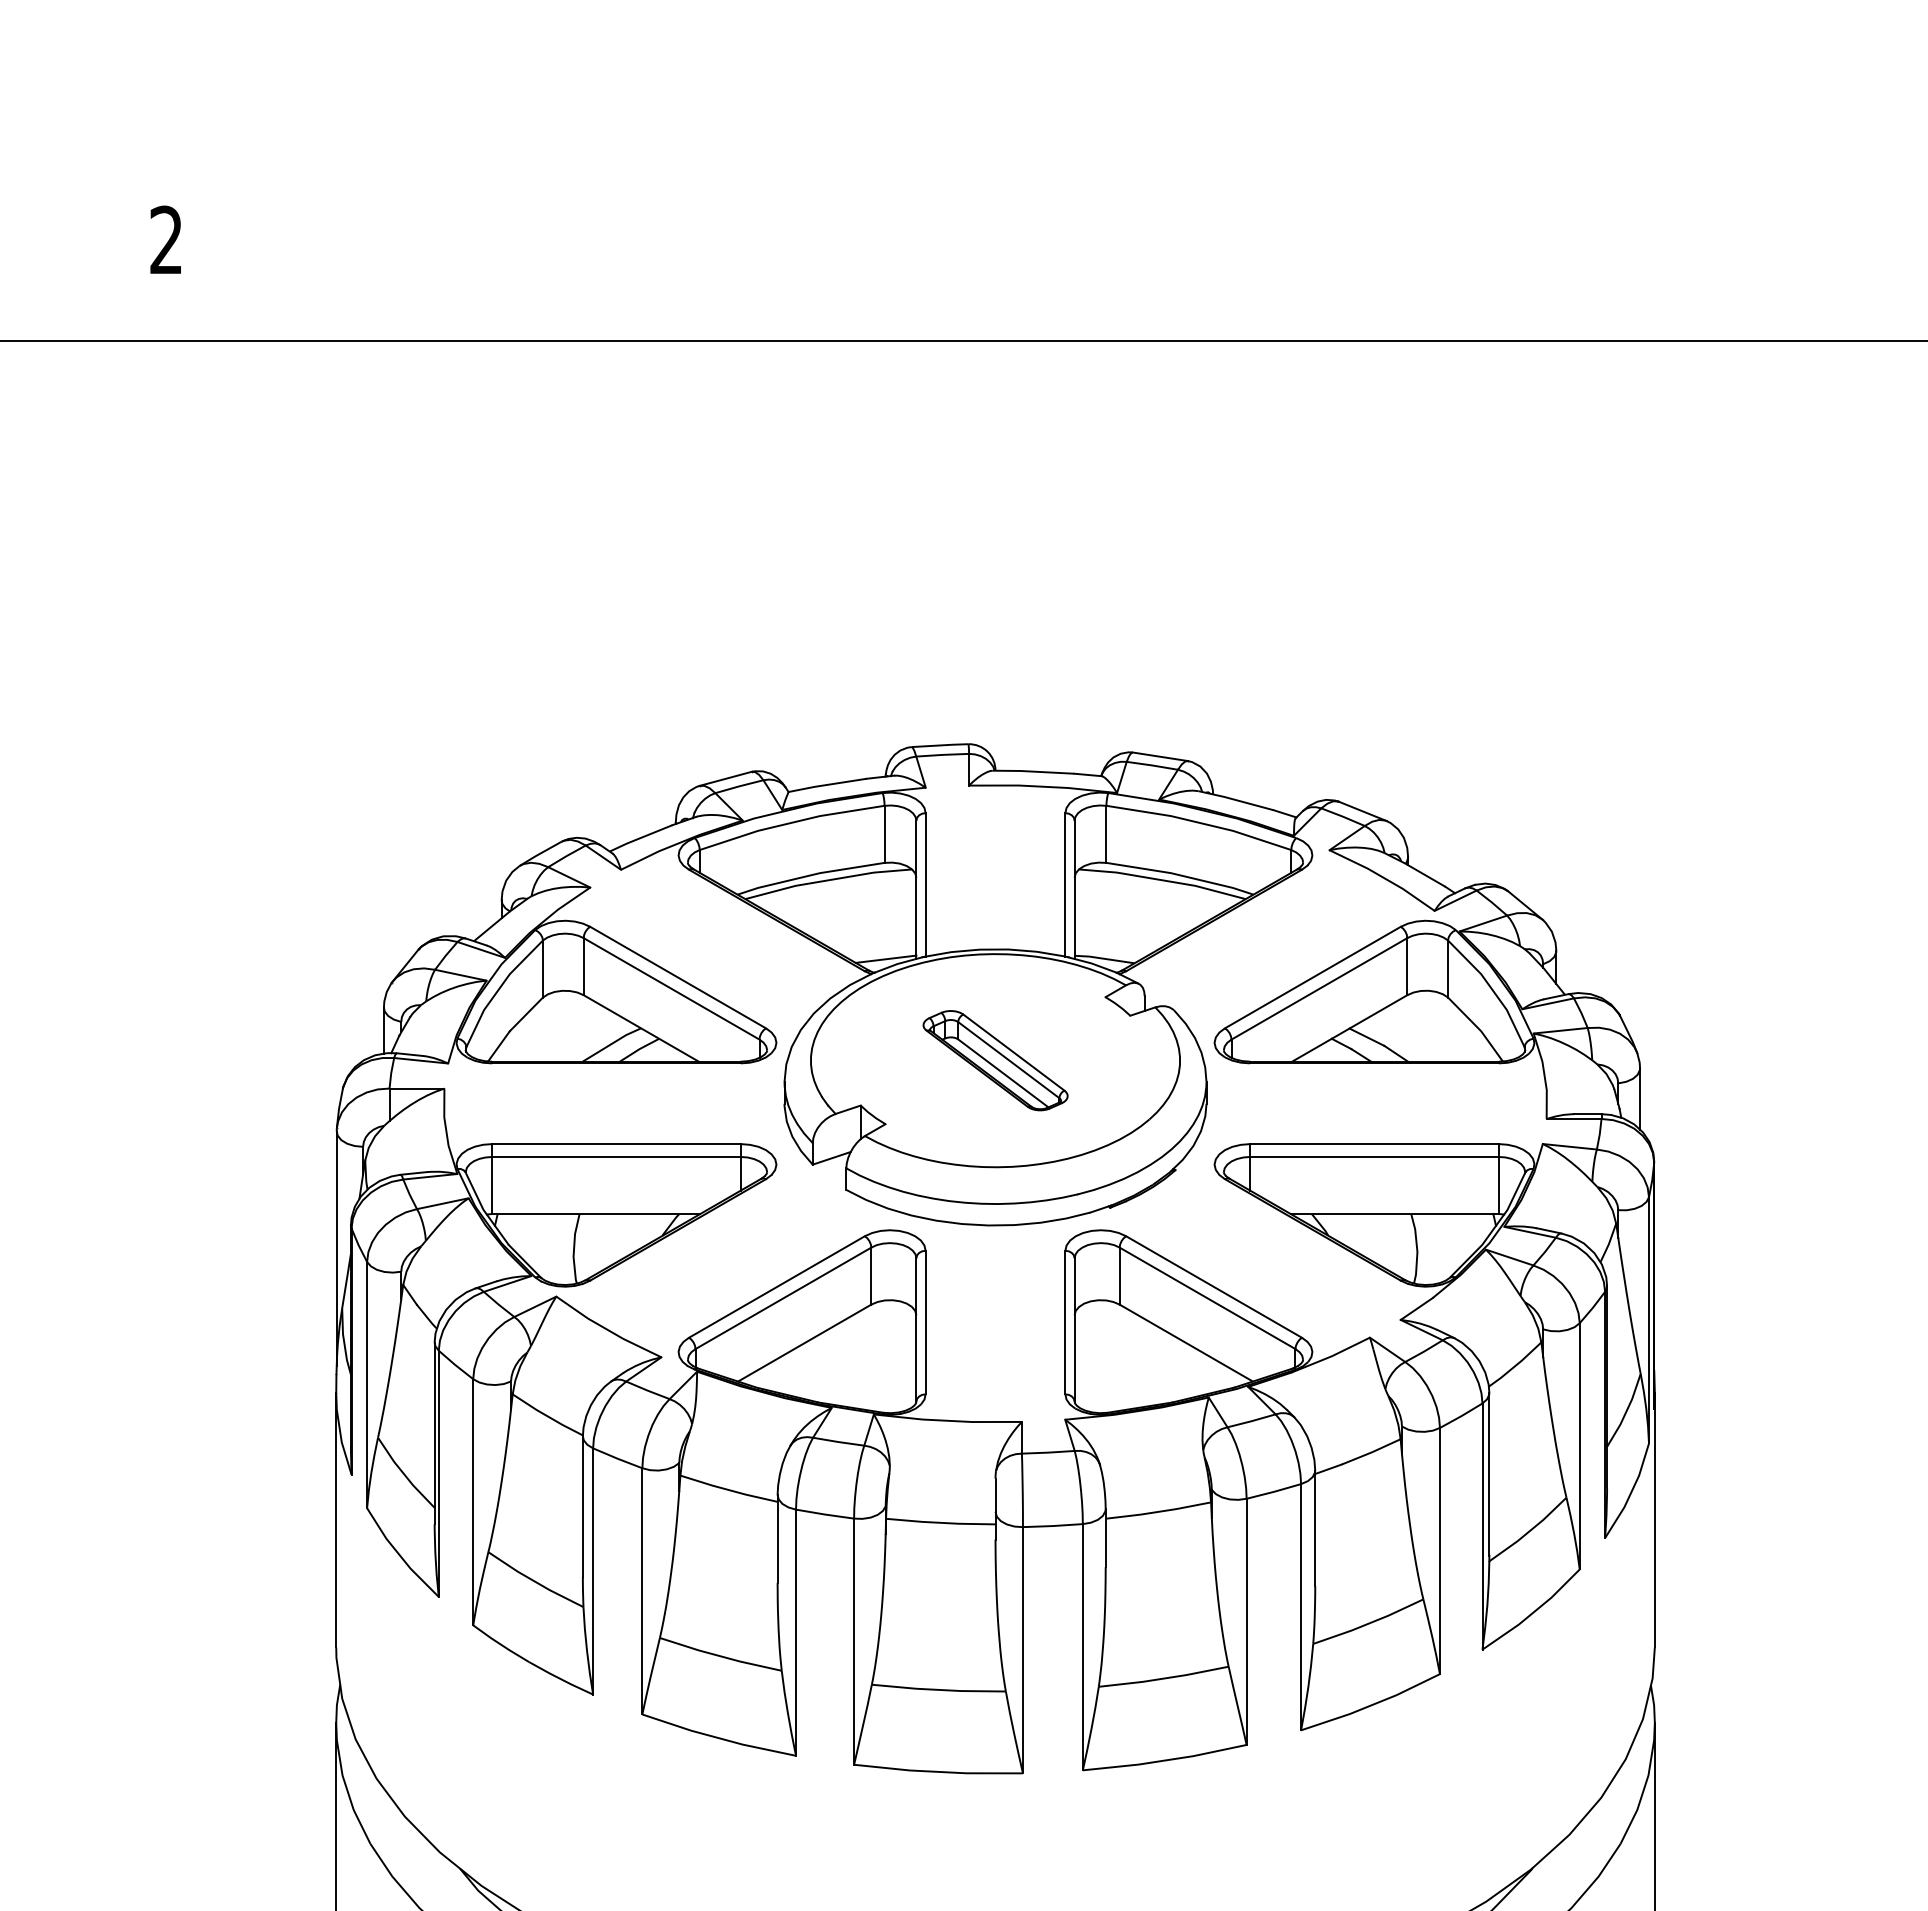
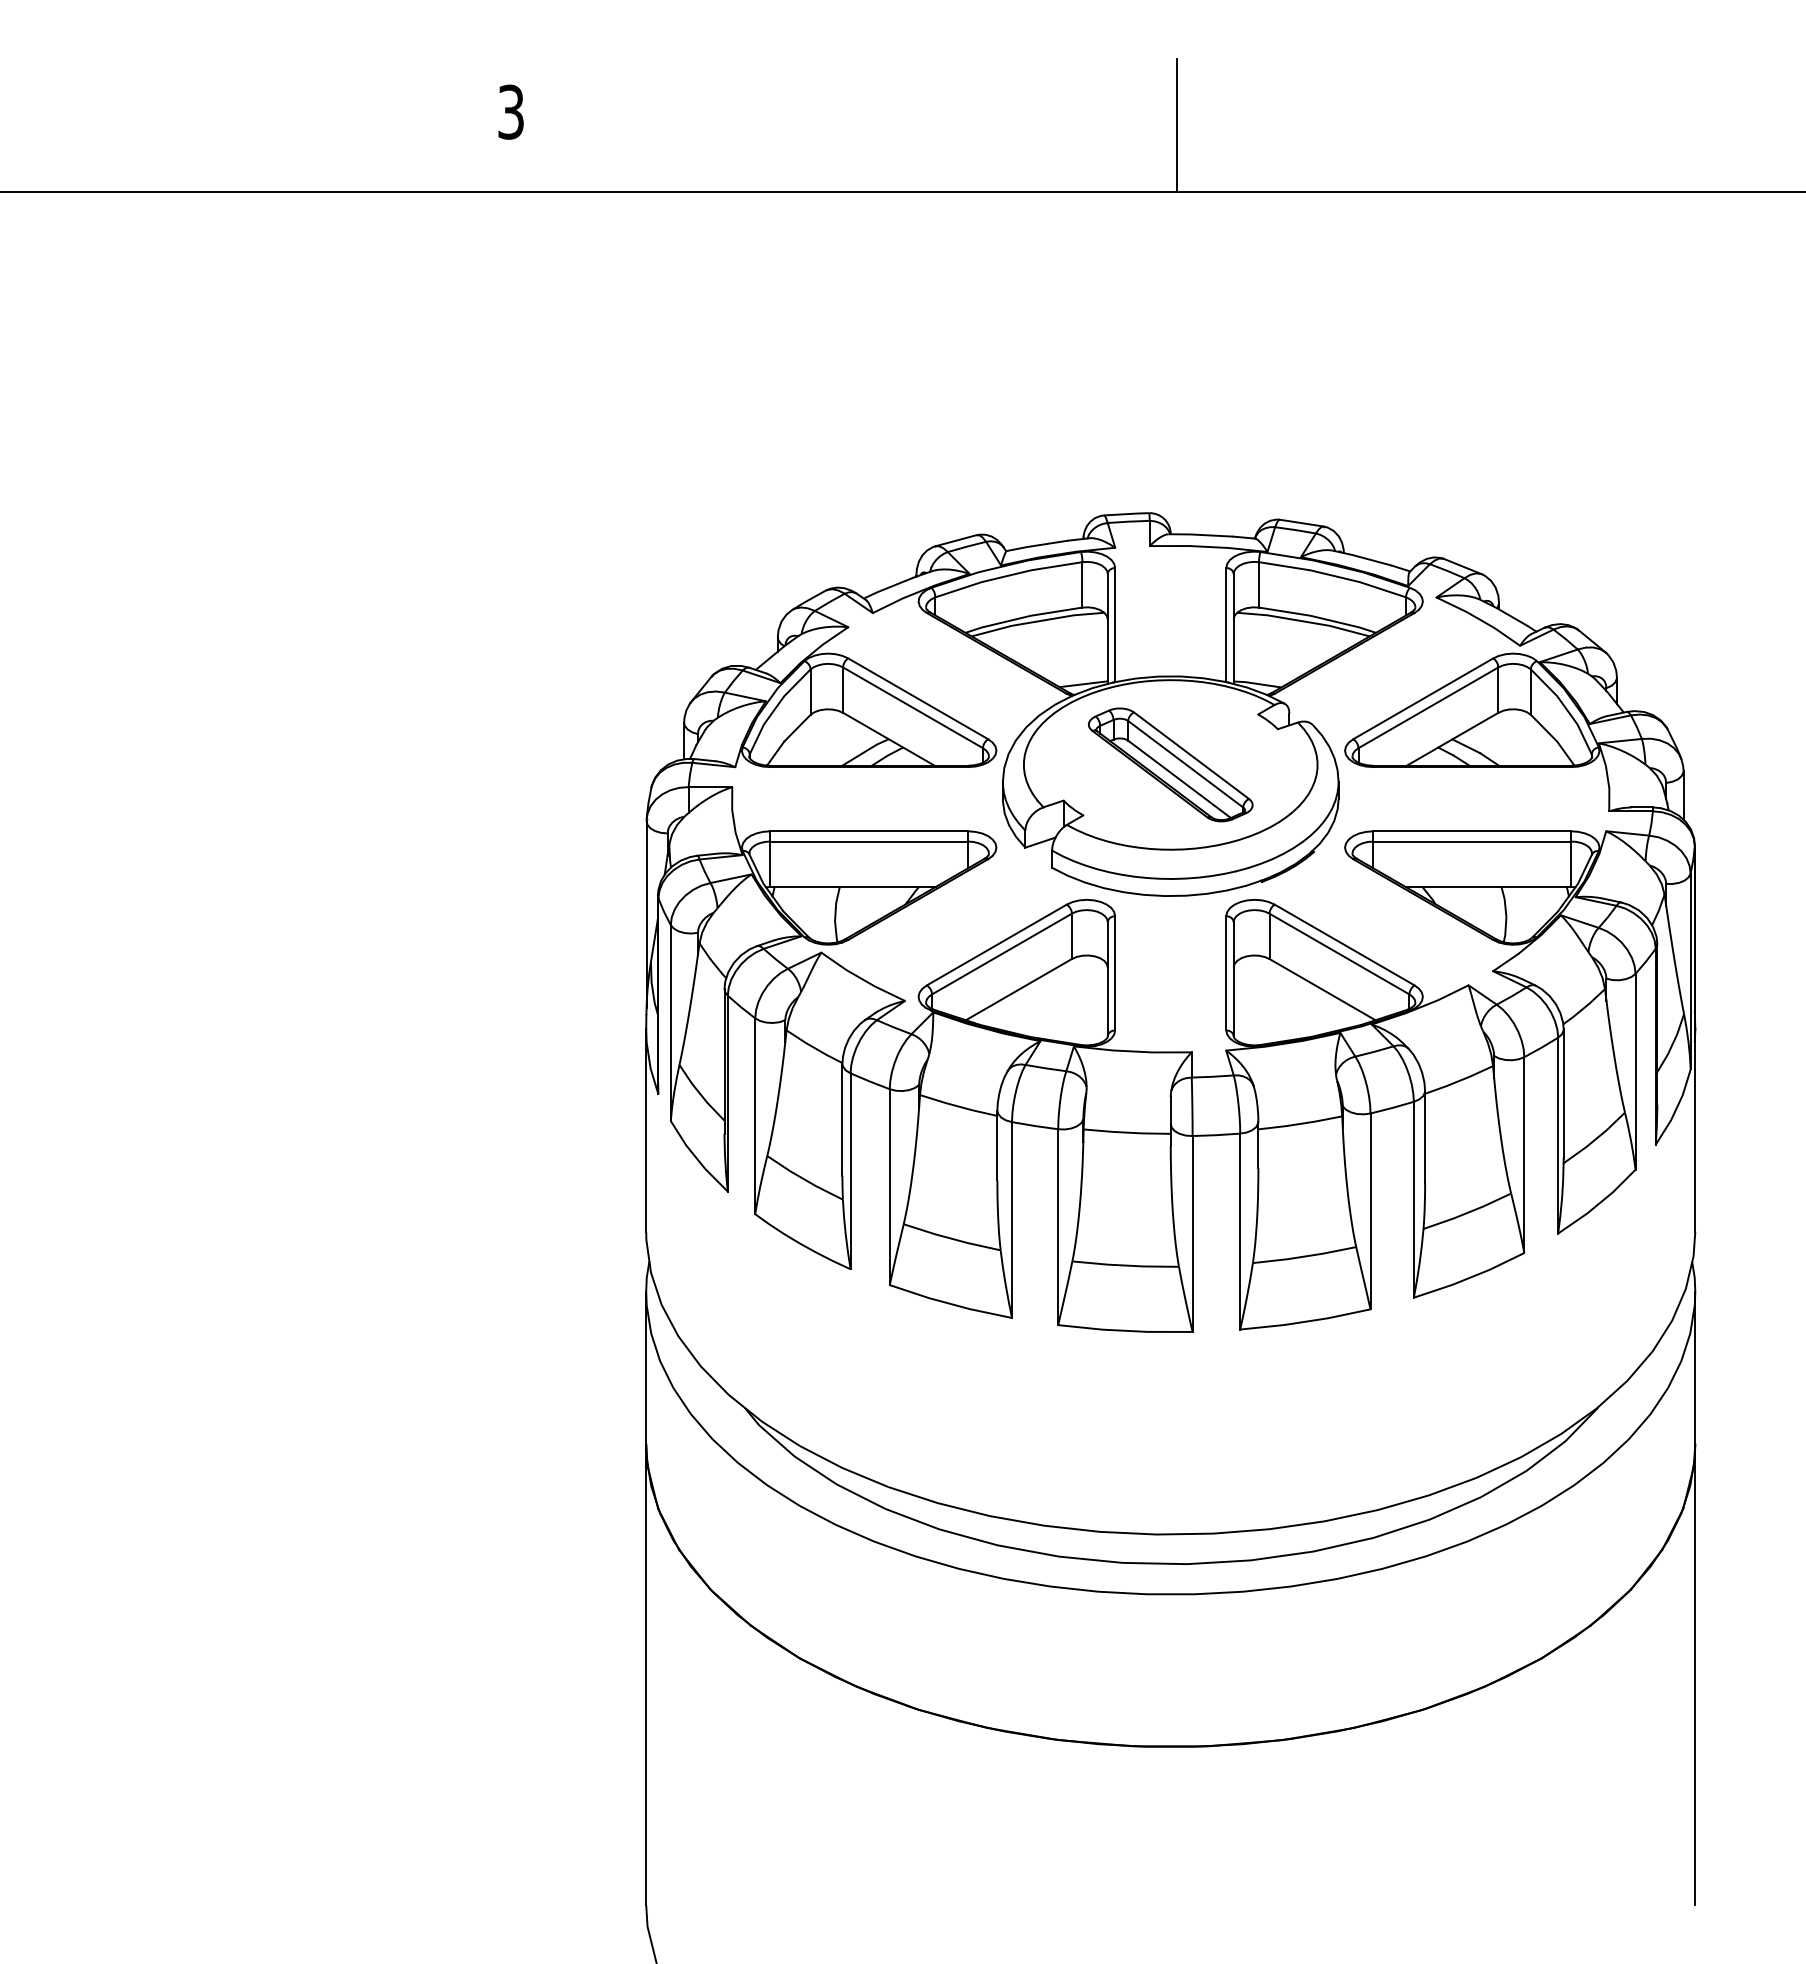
text: (165, 239) -> (510, 111), 2 -> 3
line: (1004, 256) -> (1177, 125), added
part: (995, 1060) -> (1170, 764), size x1.43

